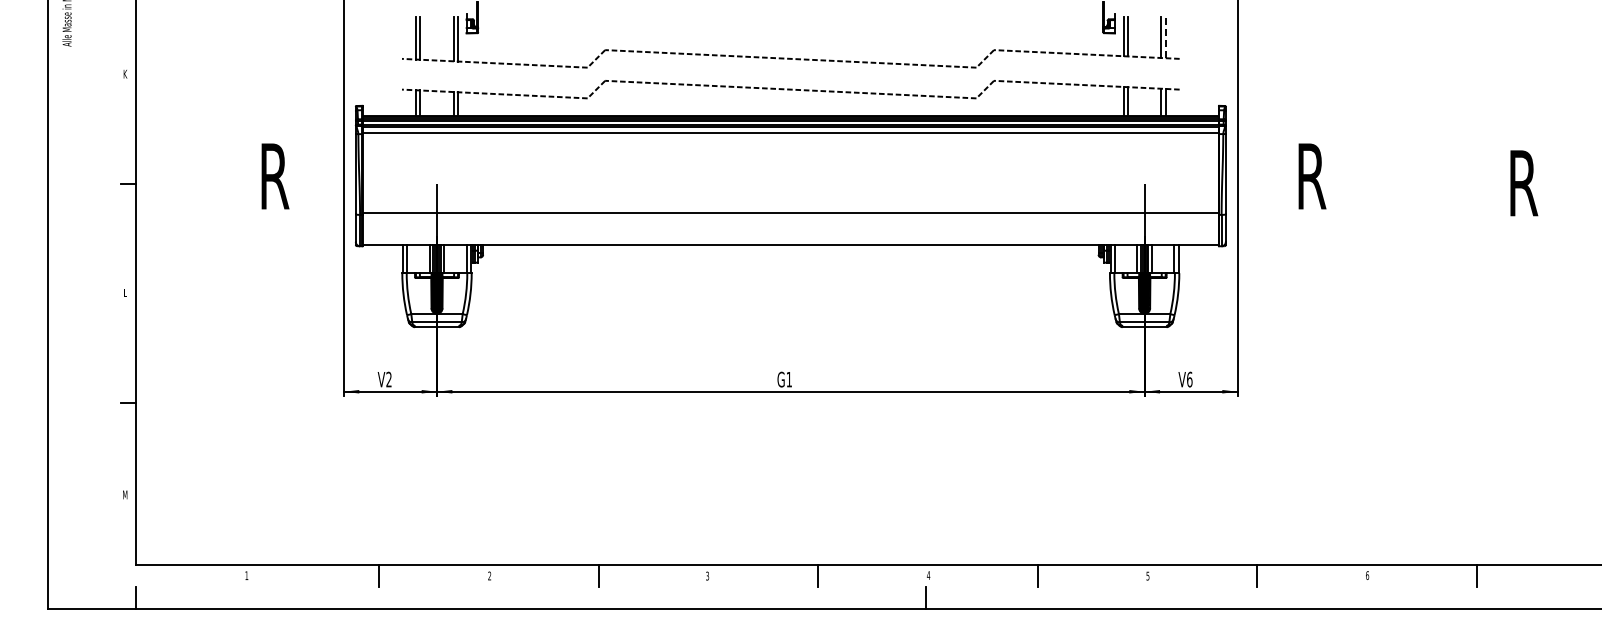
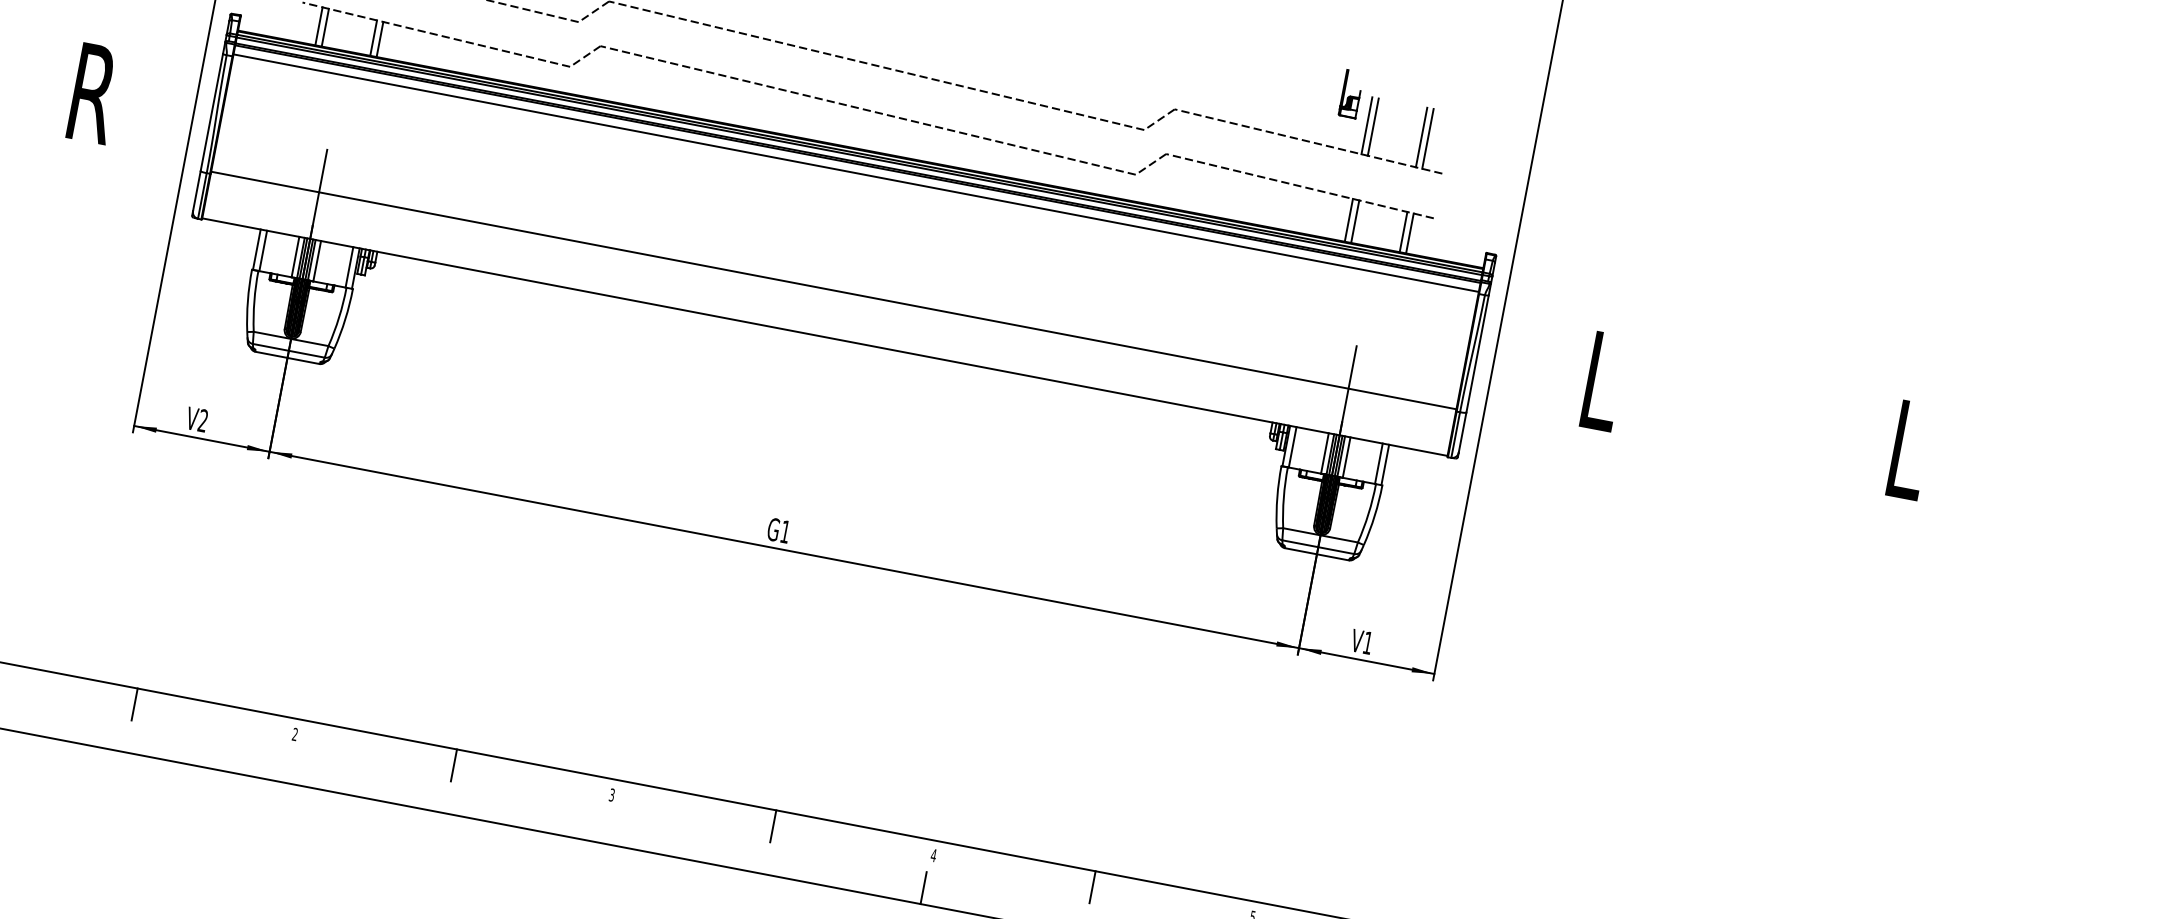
line: (1165, 37) -> (1427, 138), dashed -> solid
text: (1312, 176) -> (1602, 381), R -> L
text: (1524, 183) -> (1909, 450), R -> L
text: (1189, 379) -> (1367, 642), V6 -> V1

